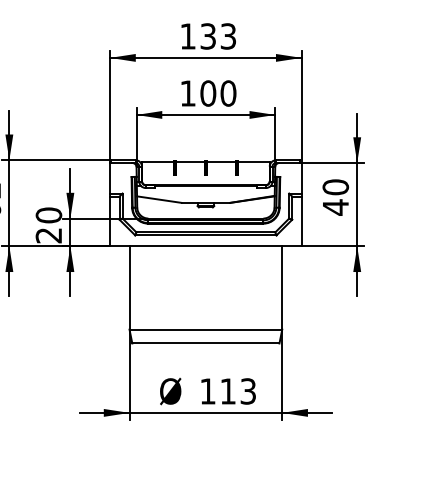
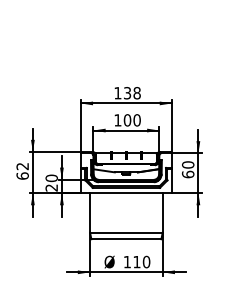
text: (227, 37) -> (136, 93), 133 -> 138
text: (334, 207) -> (187, 174), 40 -> 60
text: (248, 390) -> (146, 261), 113 -> 110

